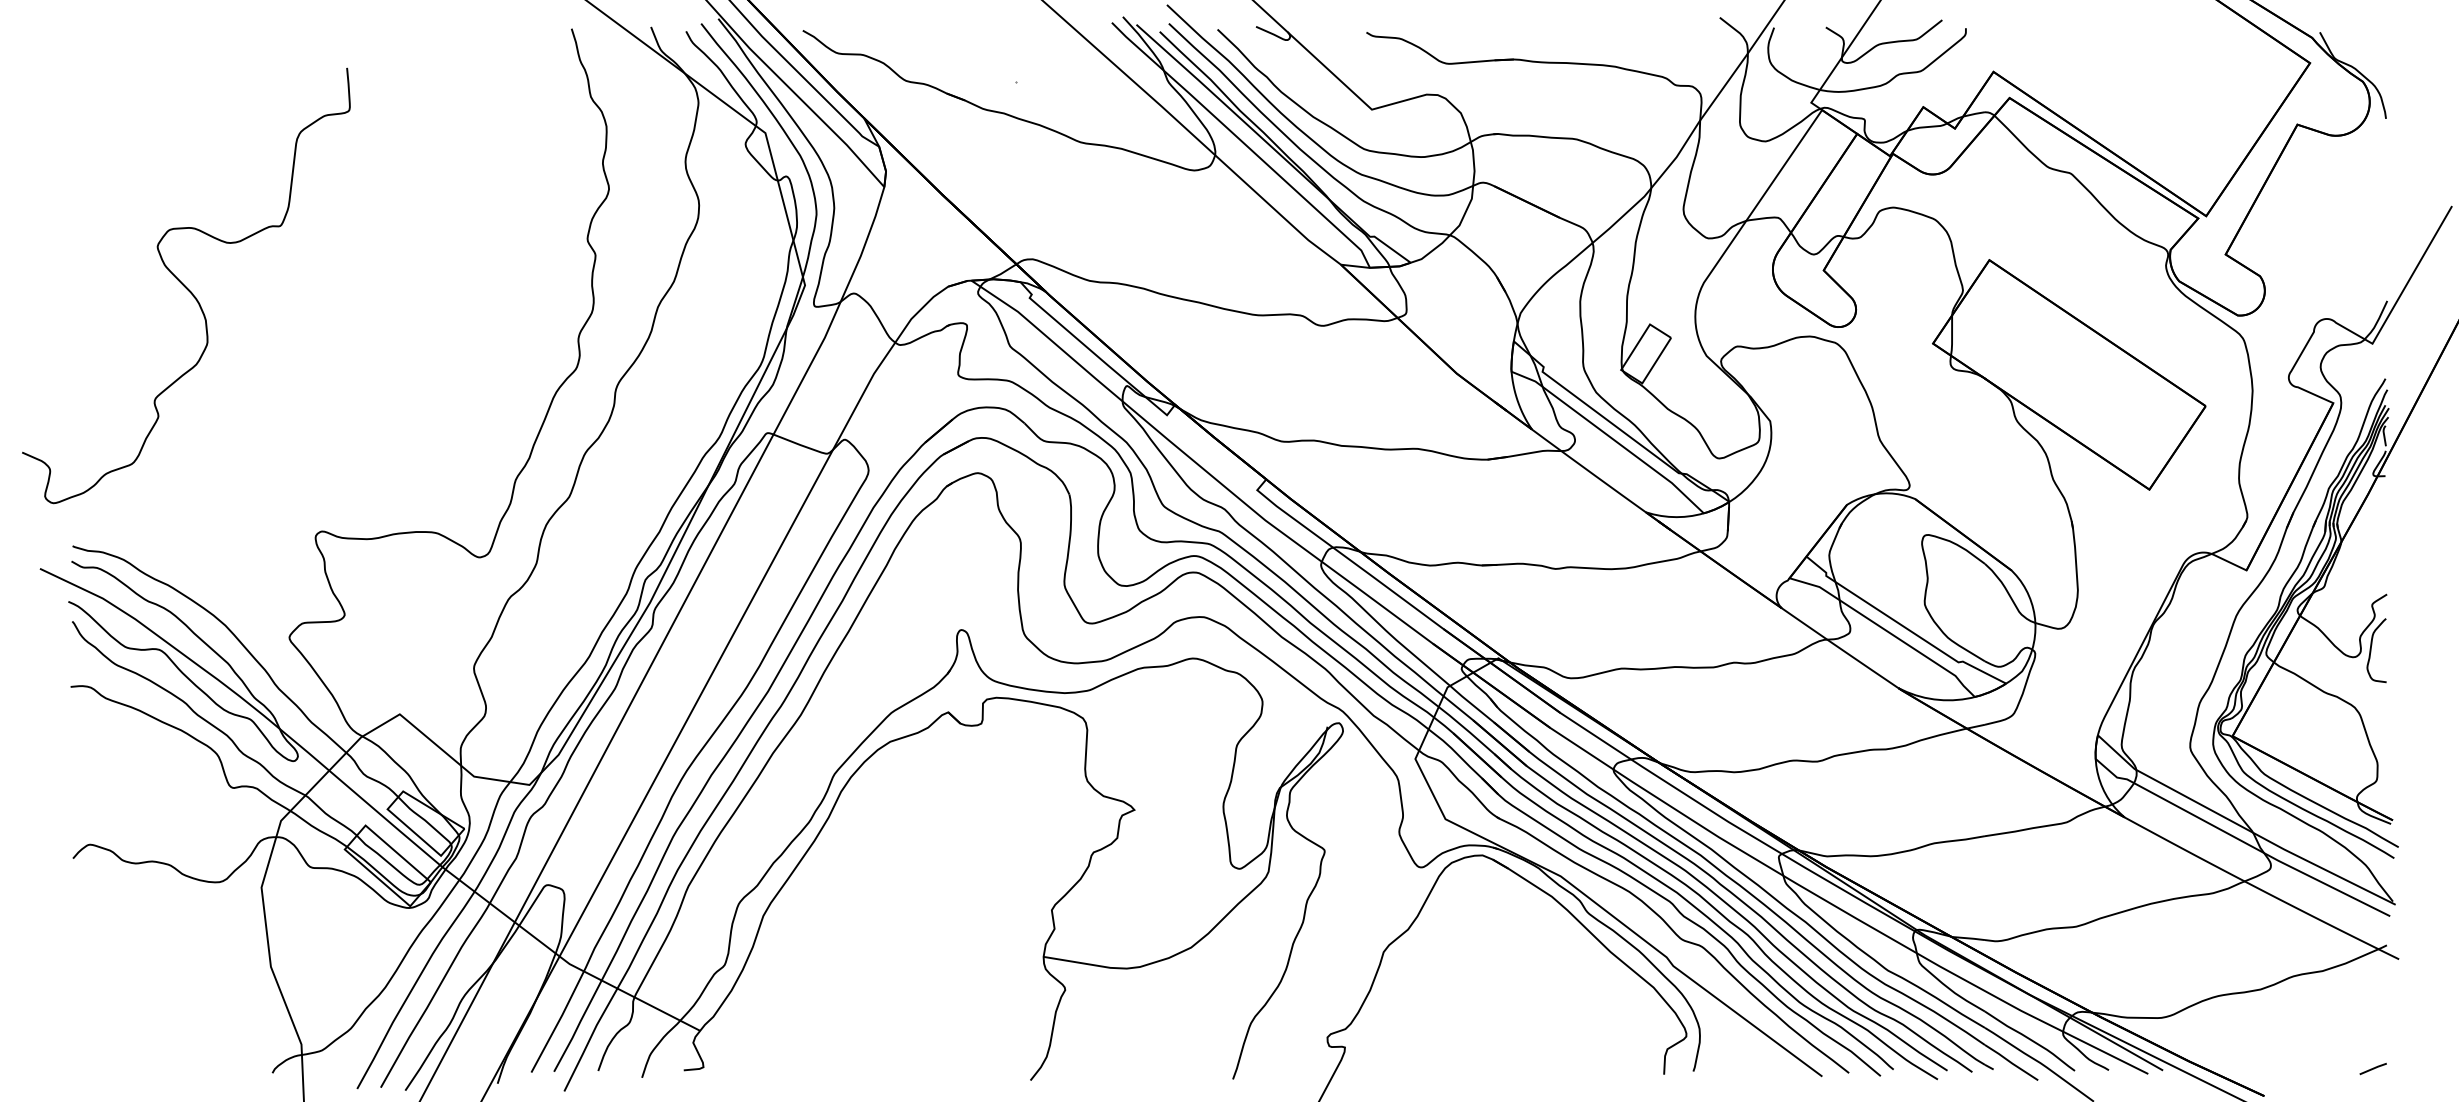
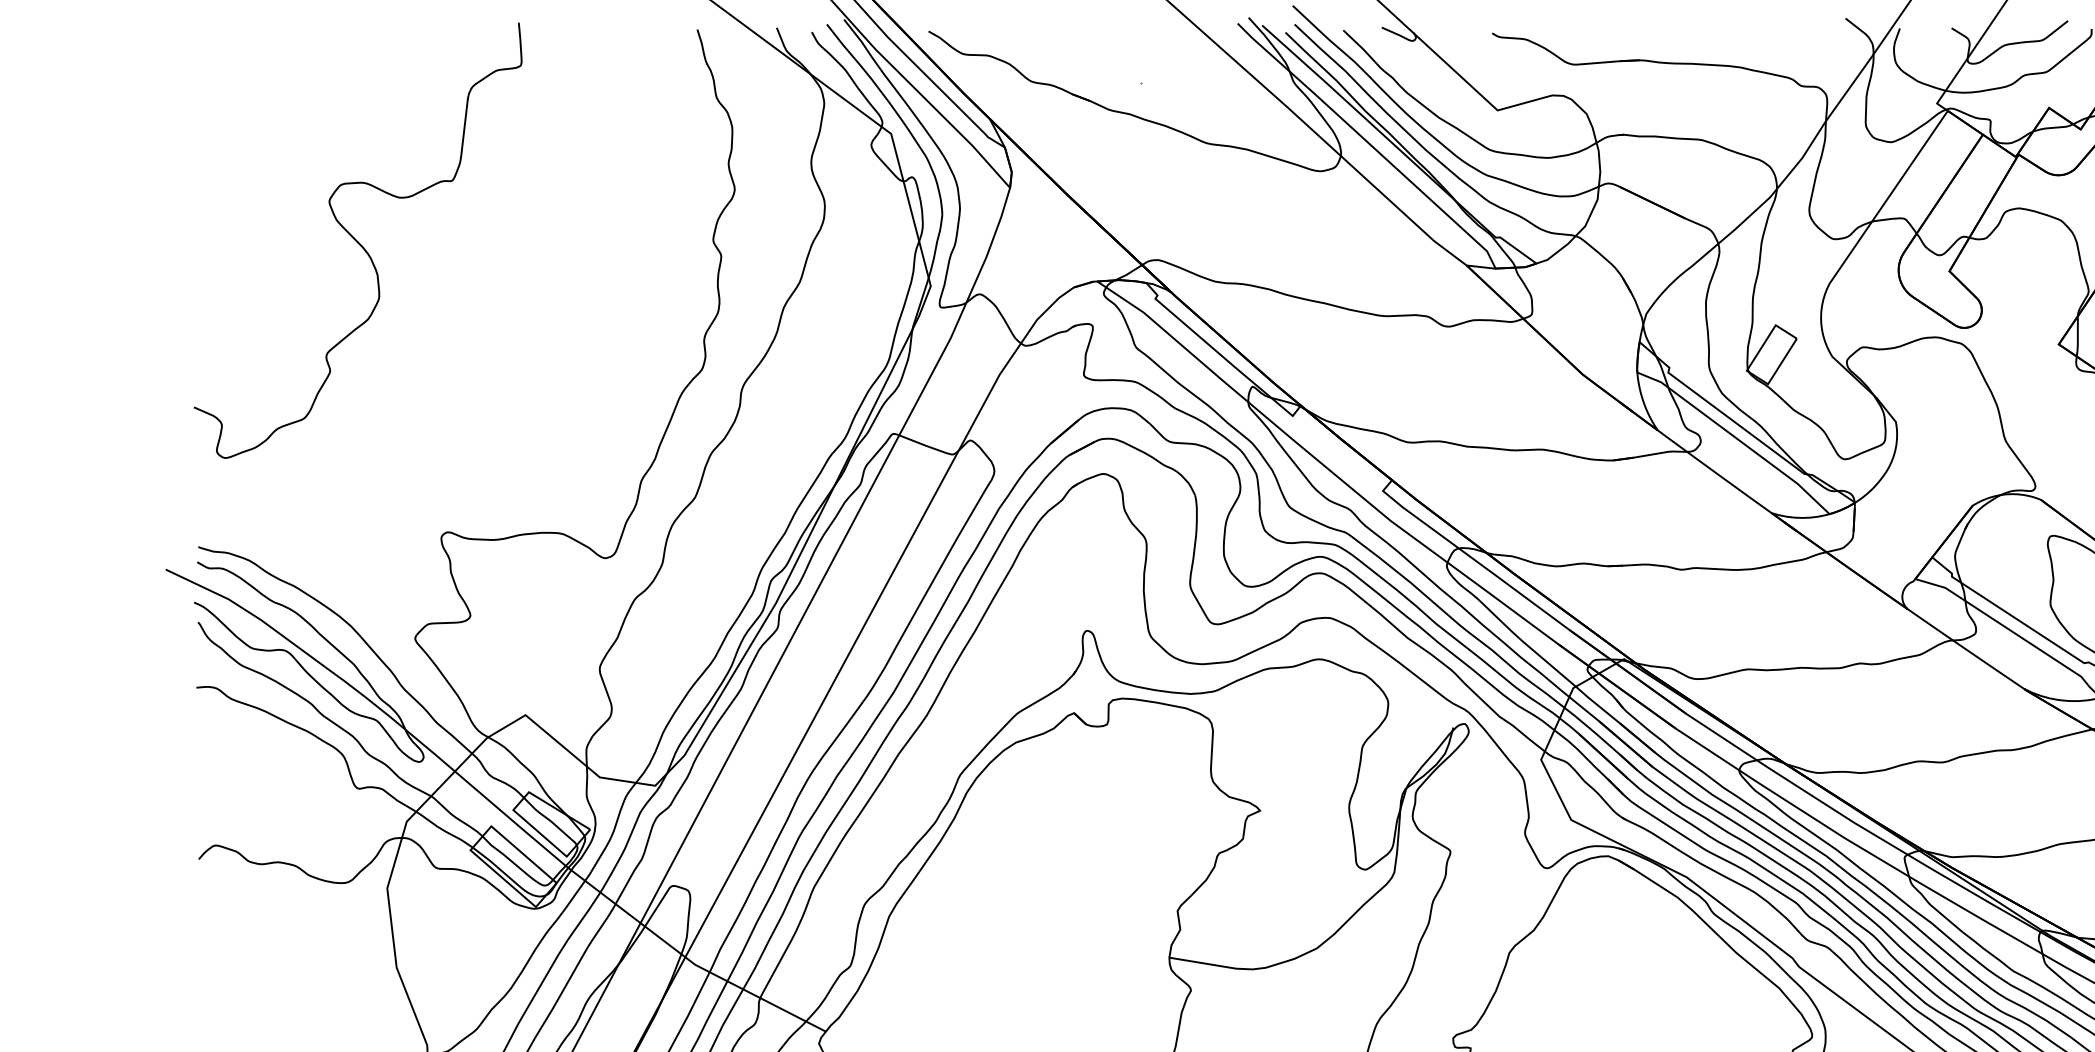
curve: (185, 285) -> (357, 240), moved

